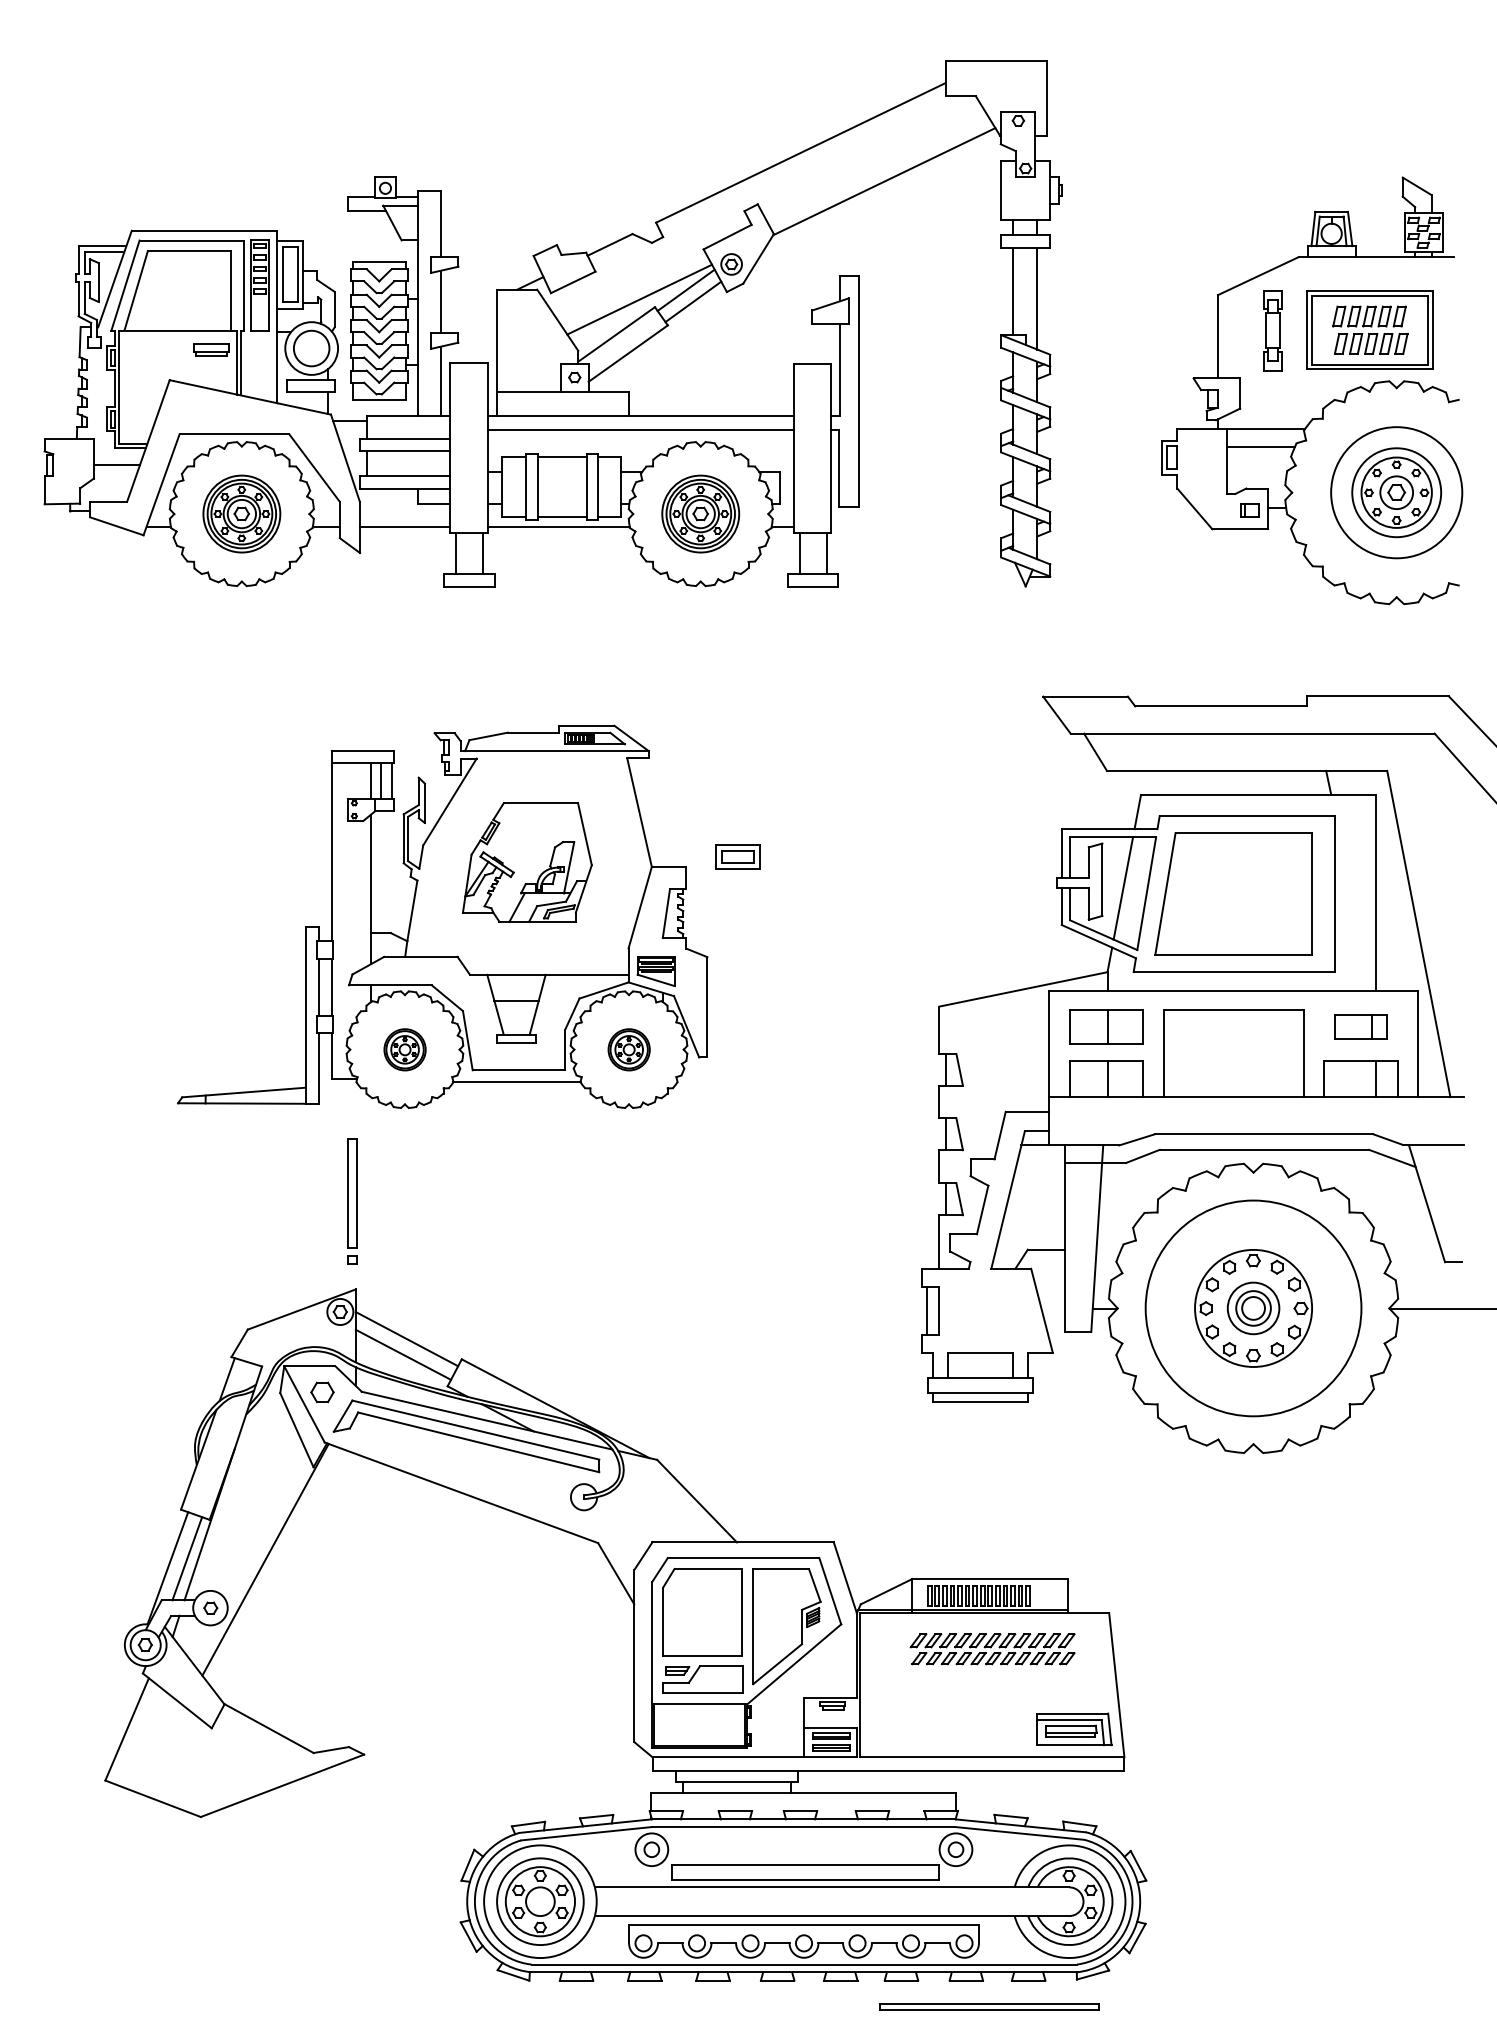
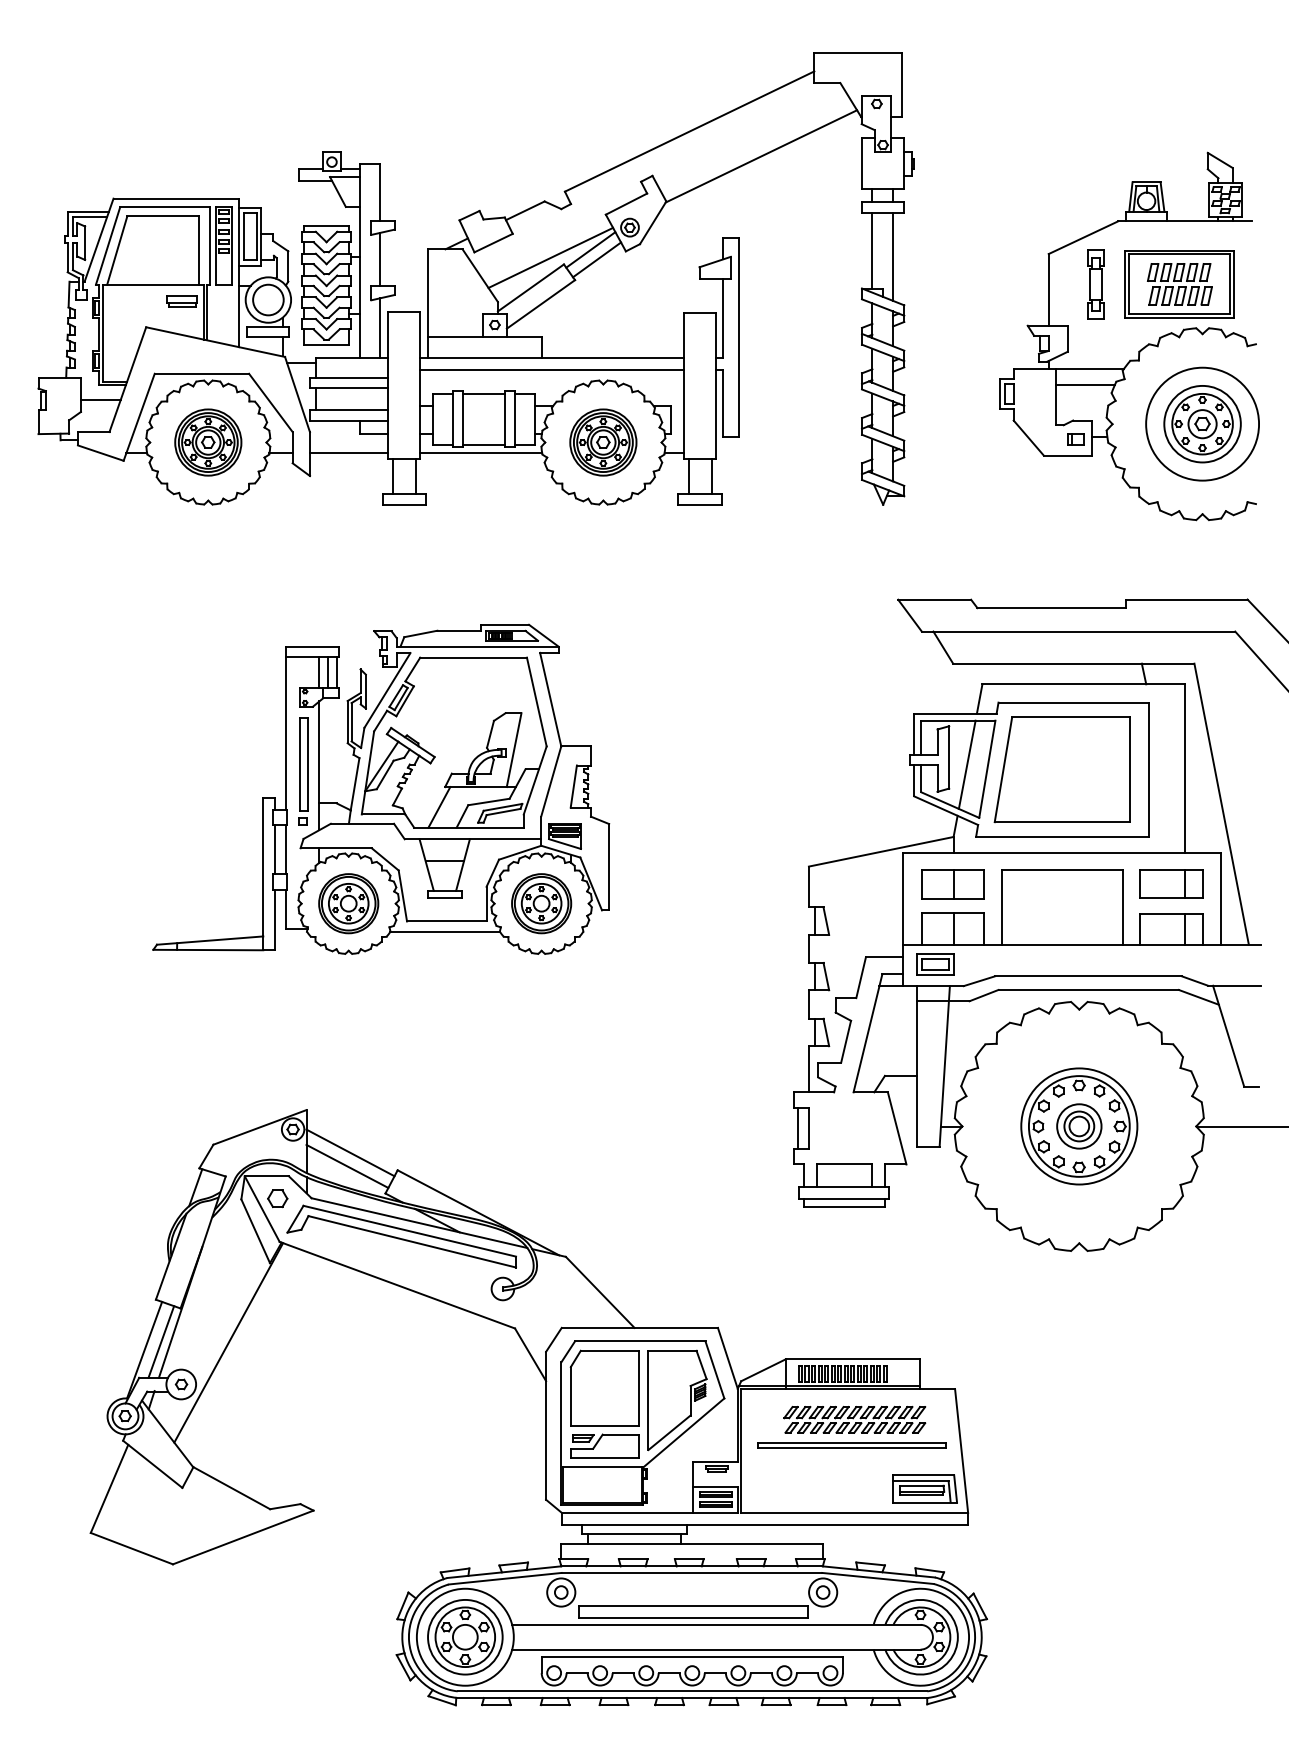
part: (738, 856) -> (935, 964), moved
part: (526, 862) -> (453, 742), size x1.67
part: (1360, 1026) -> (1171, 883), size x1.43
part: (404, 1049) -> (348, 903), size x1.67
part: (628, 1049) -> (541, 903), size x1.67
part: (352, 1201) -> (303, 771), moved
circle: (1253, 1308) -> (1079, 1126), size x0.62
part: (988, 2006) -> (851, 1445), moved

